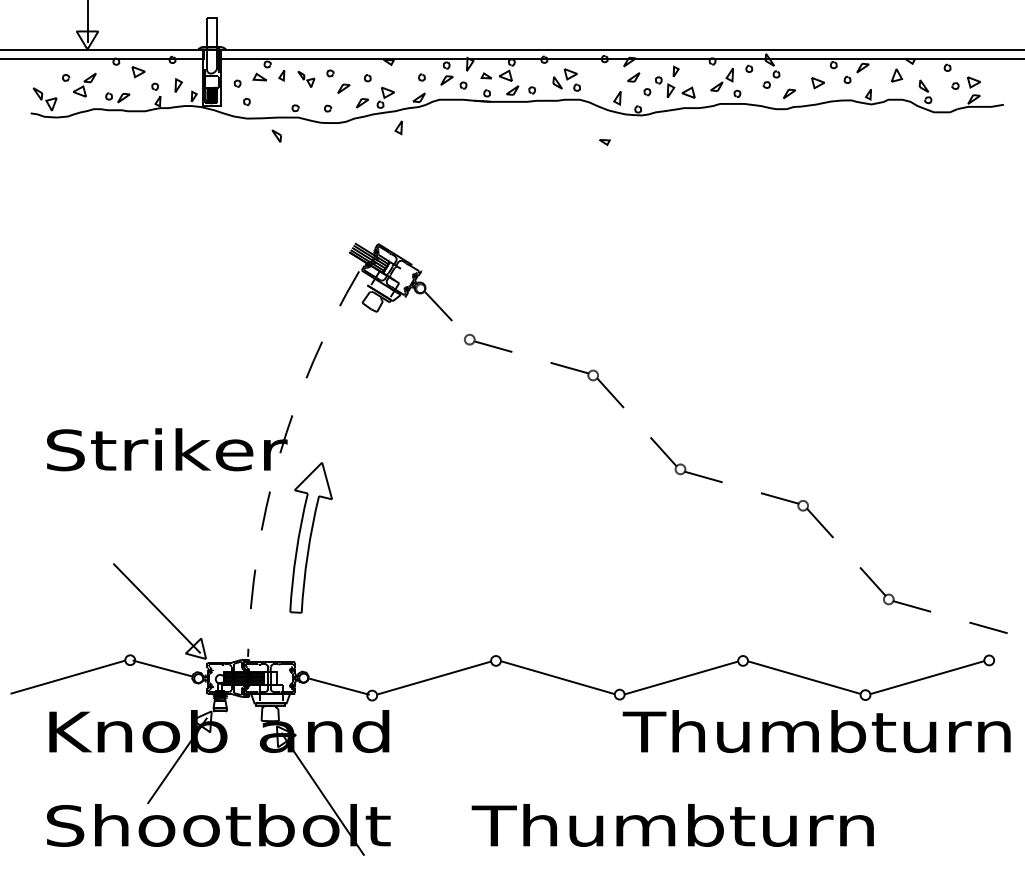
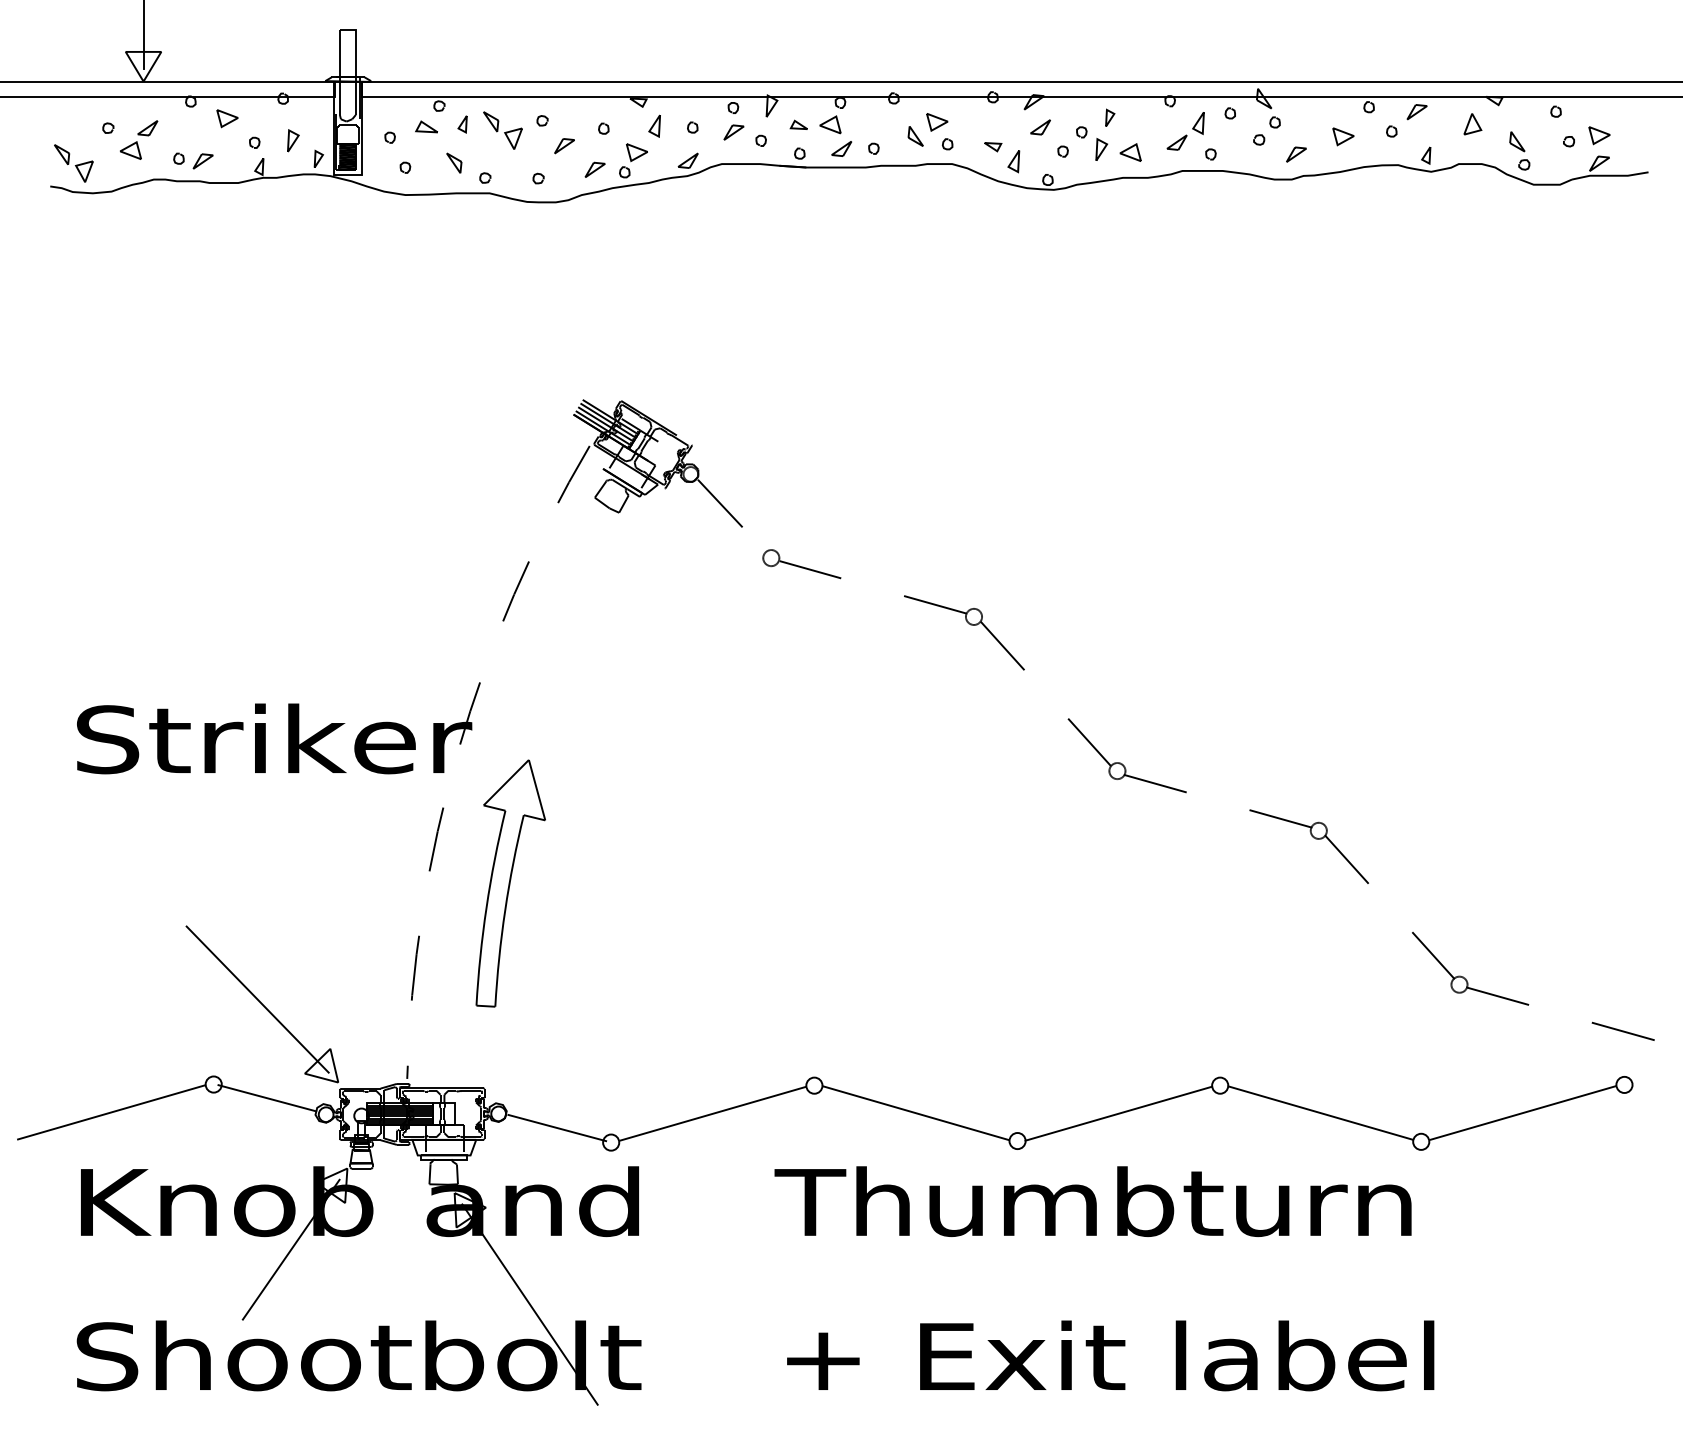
part: (306, 79) -> (503, 130), size x1.43
part: (398, 127) -> (654, 125), moved
part: (276, 135) -> (453, 162), moved
part: (604, 142) -> (992, 147), moved
text: (816, 731) -> (1092, 1201), moved
text: (672, 825) -> (1104, 1355), Thumbturn -> + Exit label

